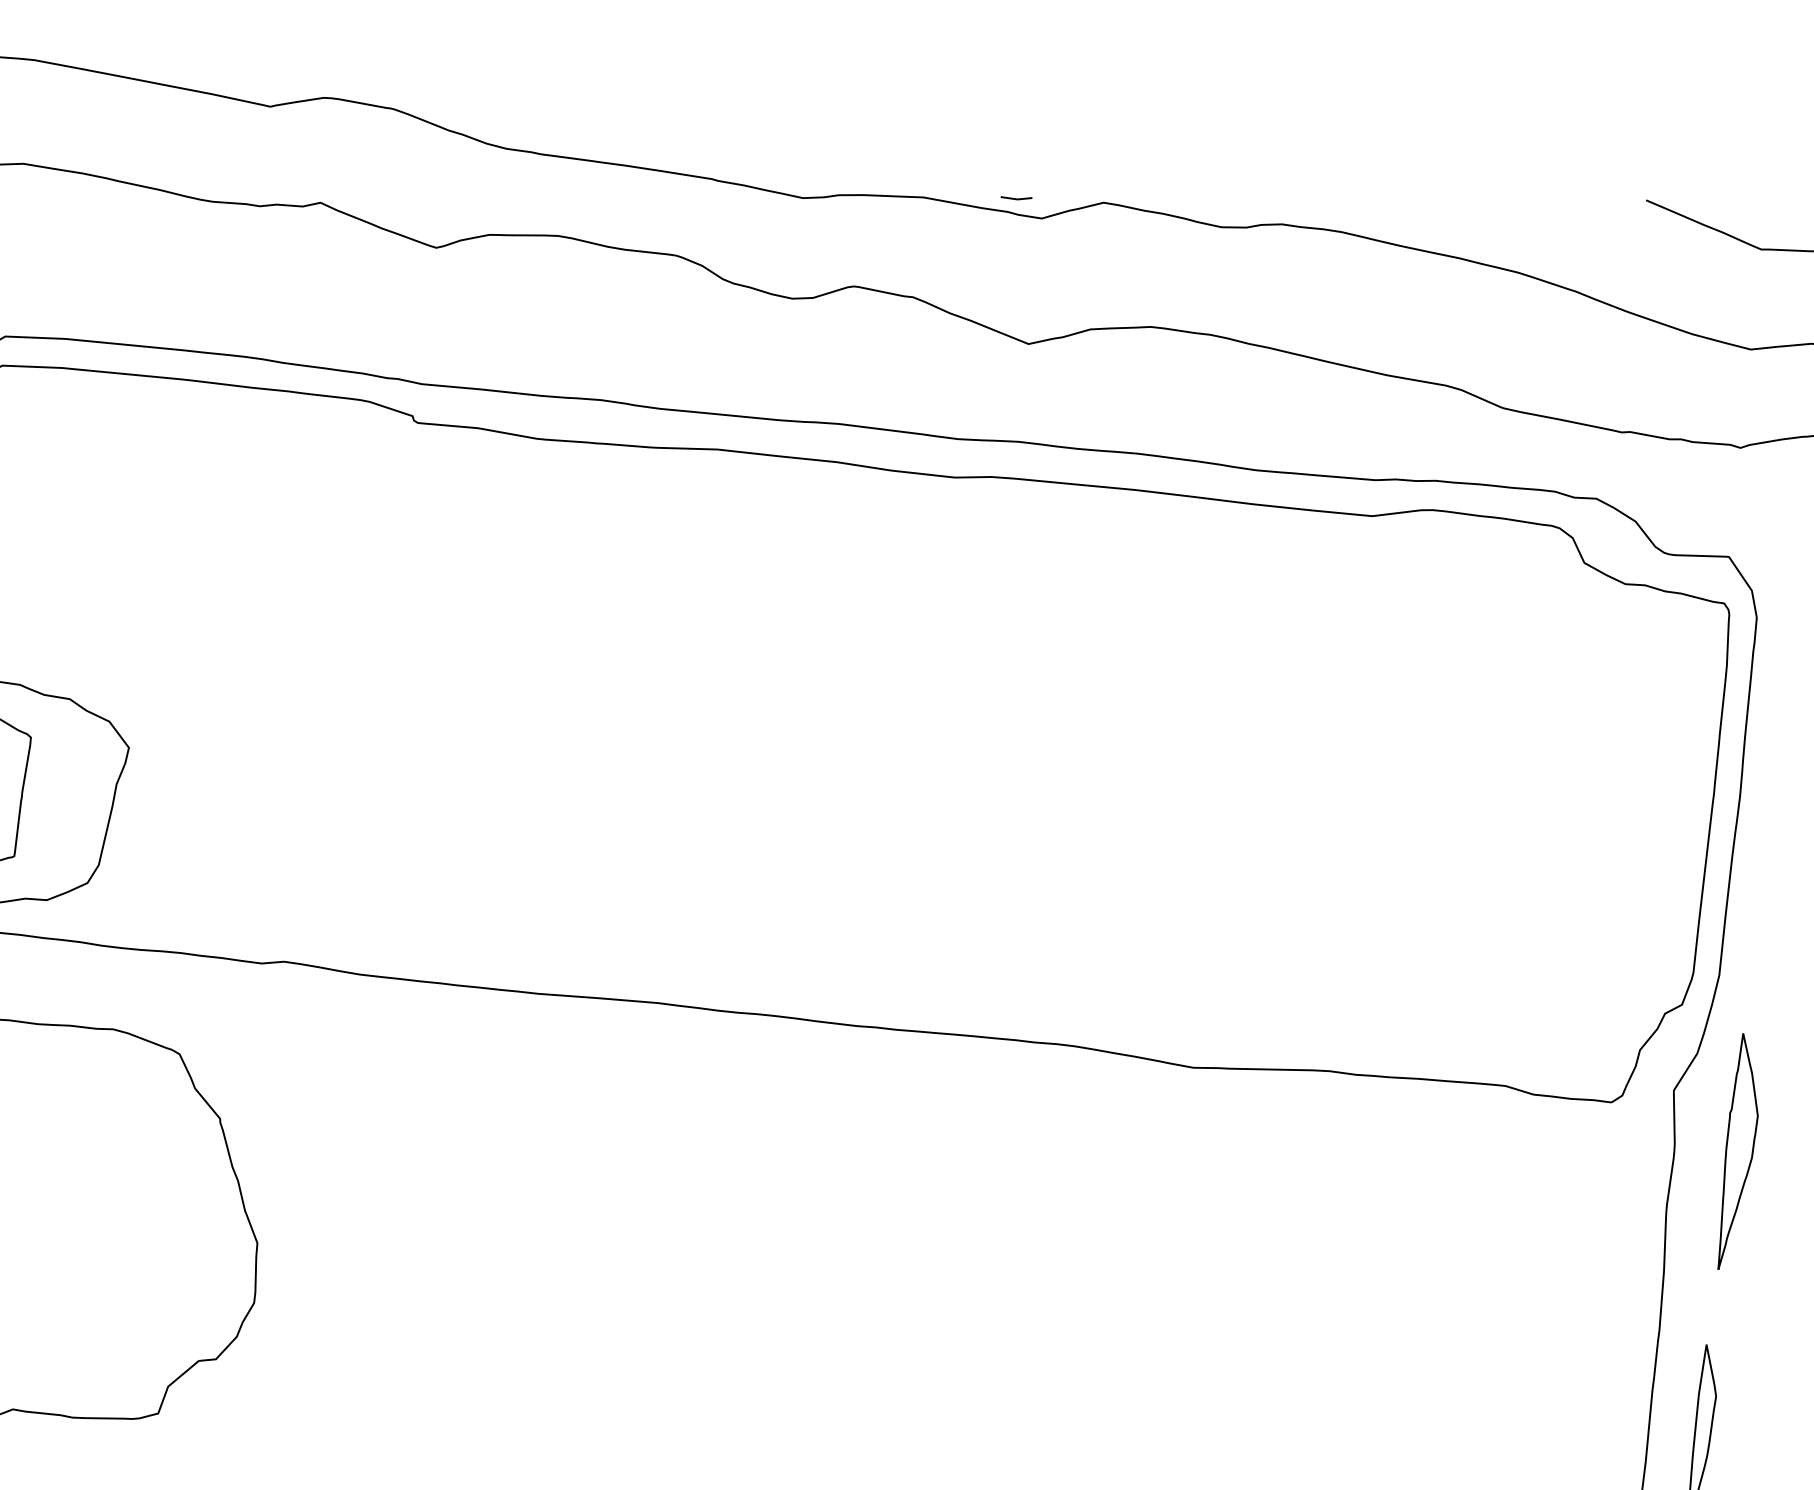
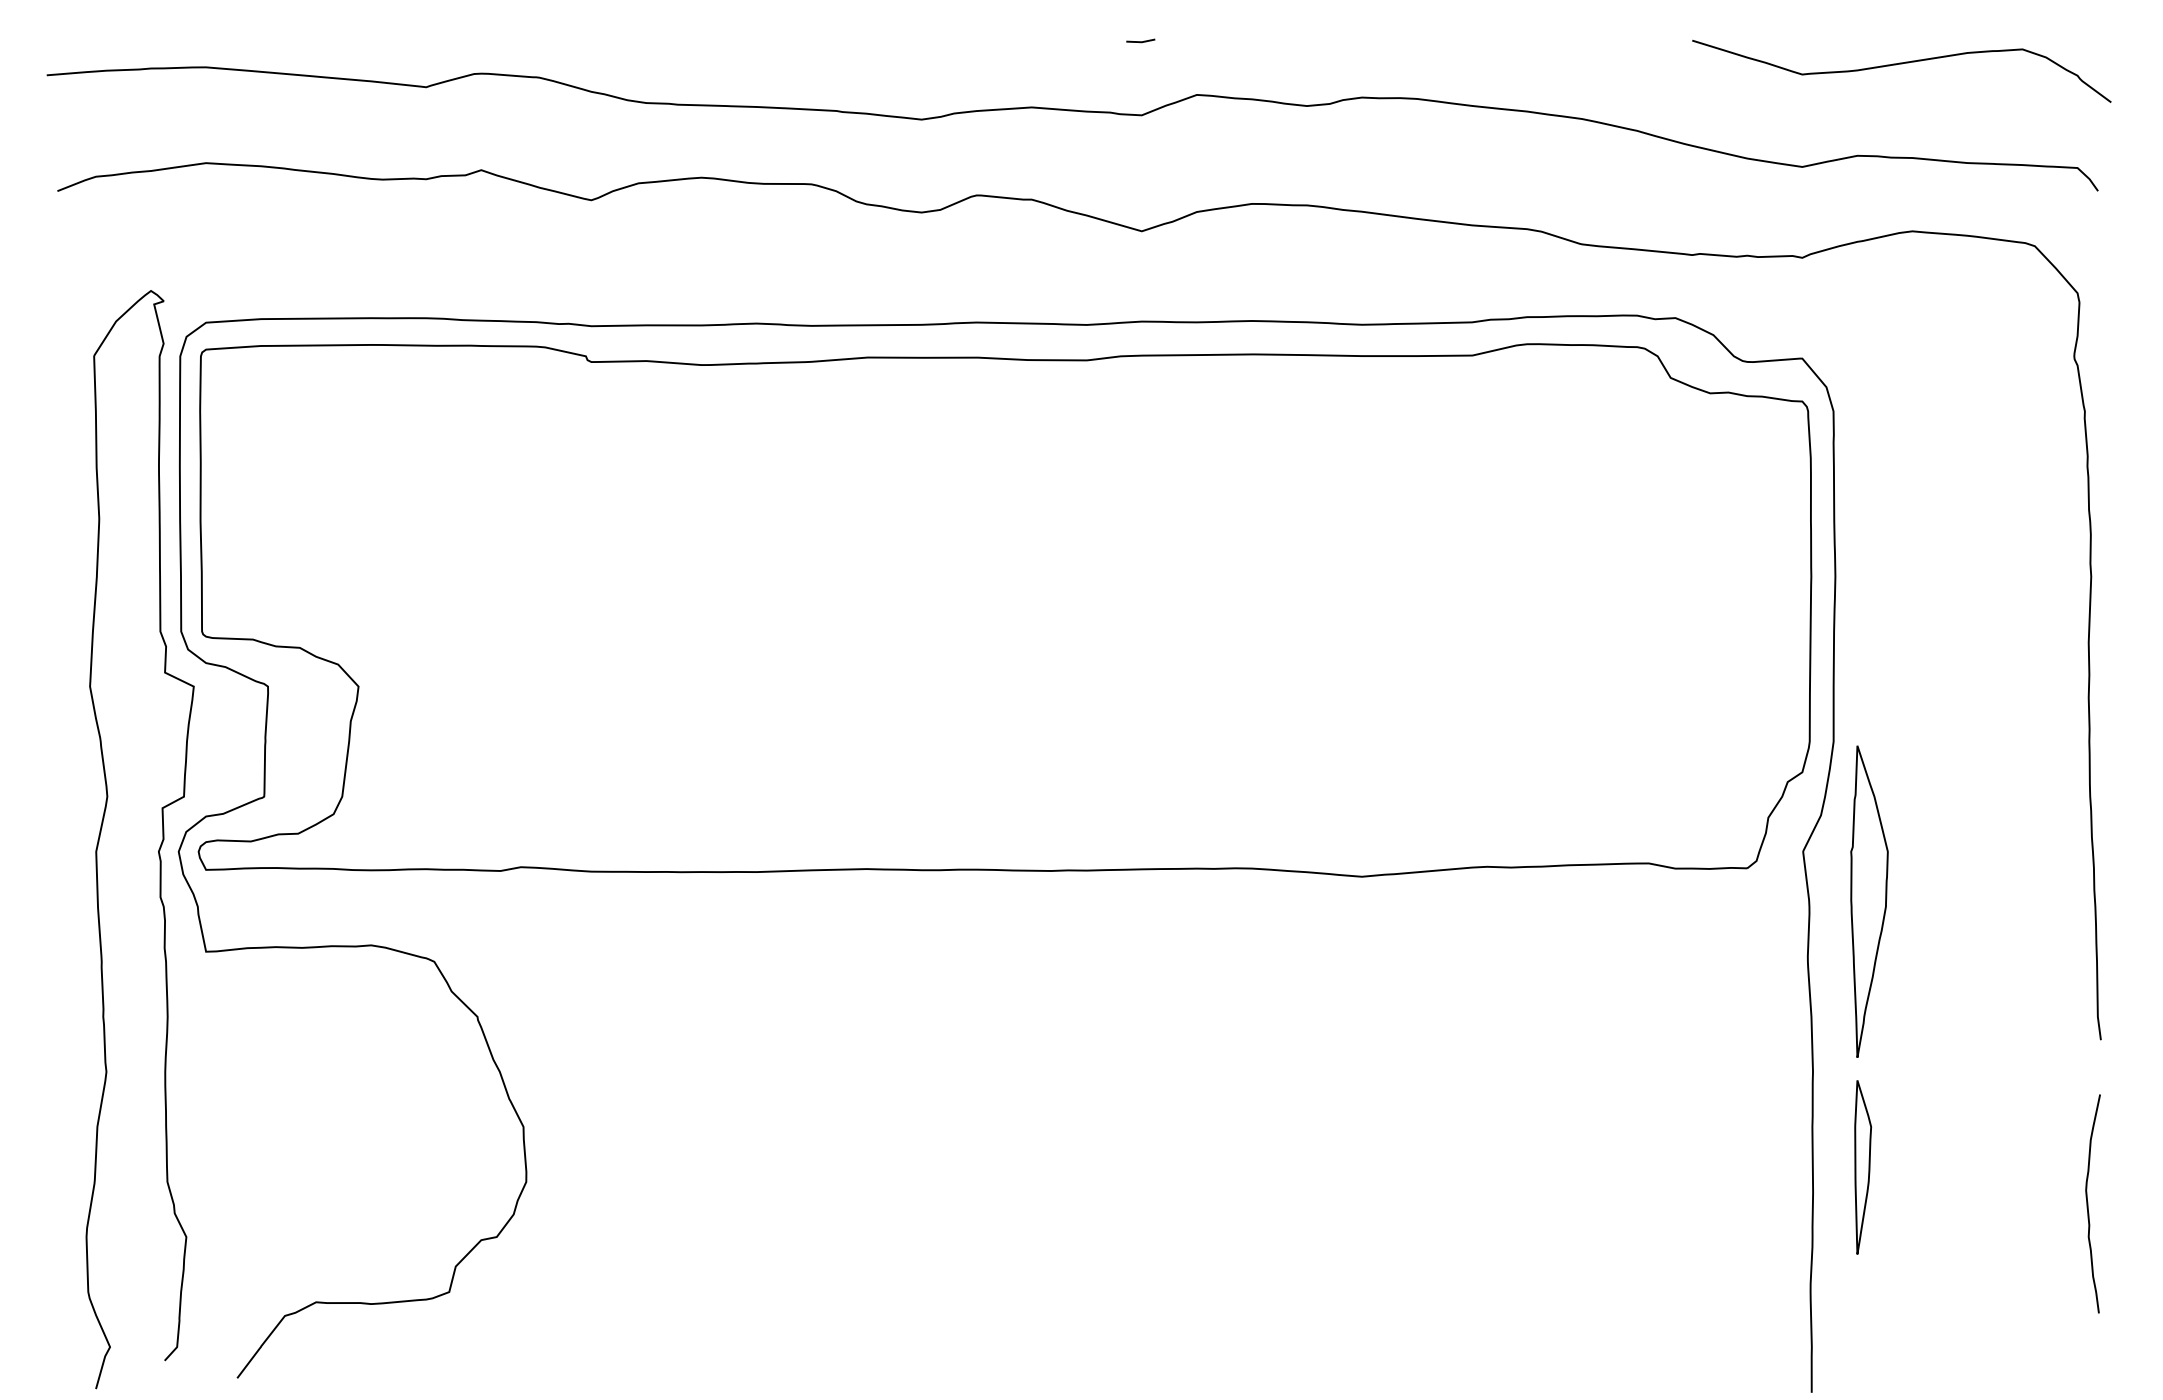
line: (1016, 198) -> (1140, 41), moved
part: (1739, 1152) -> (1869, 901), size x1.43

